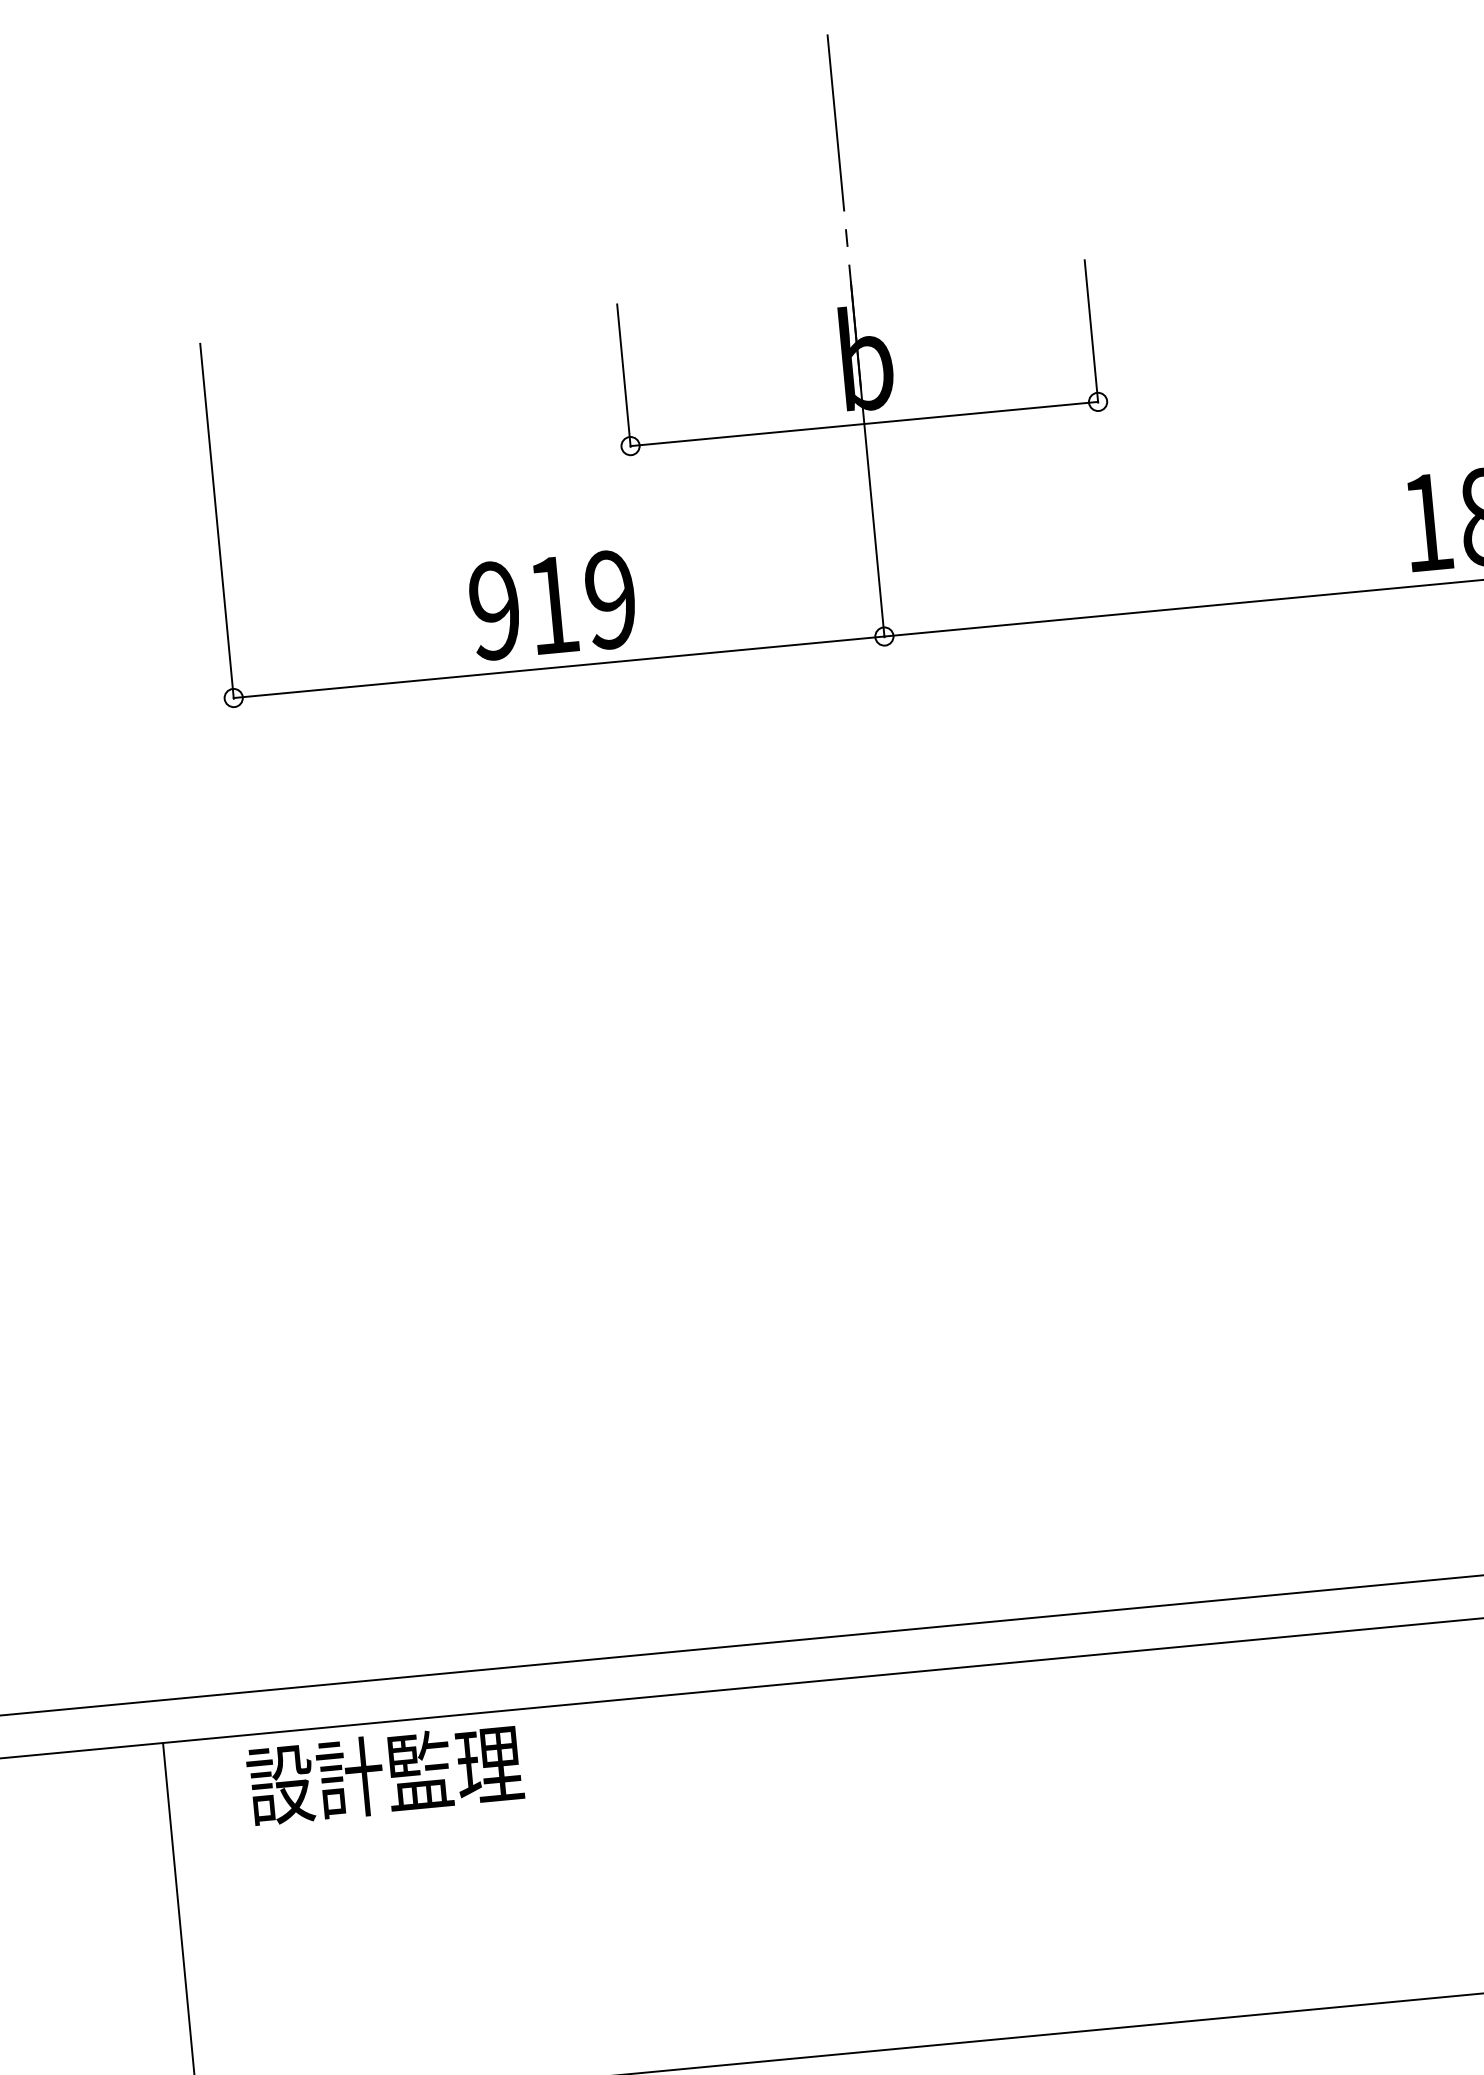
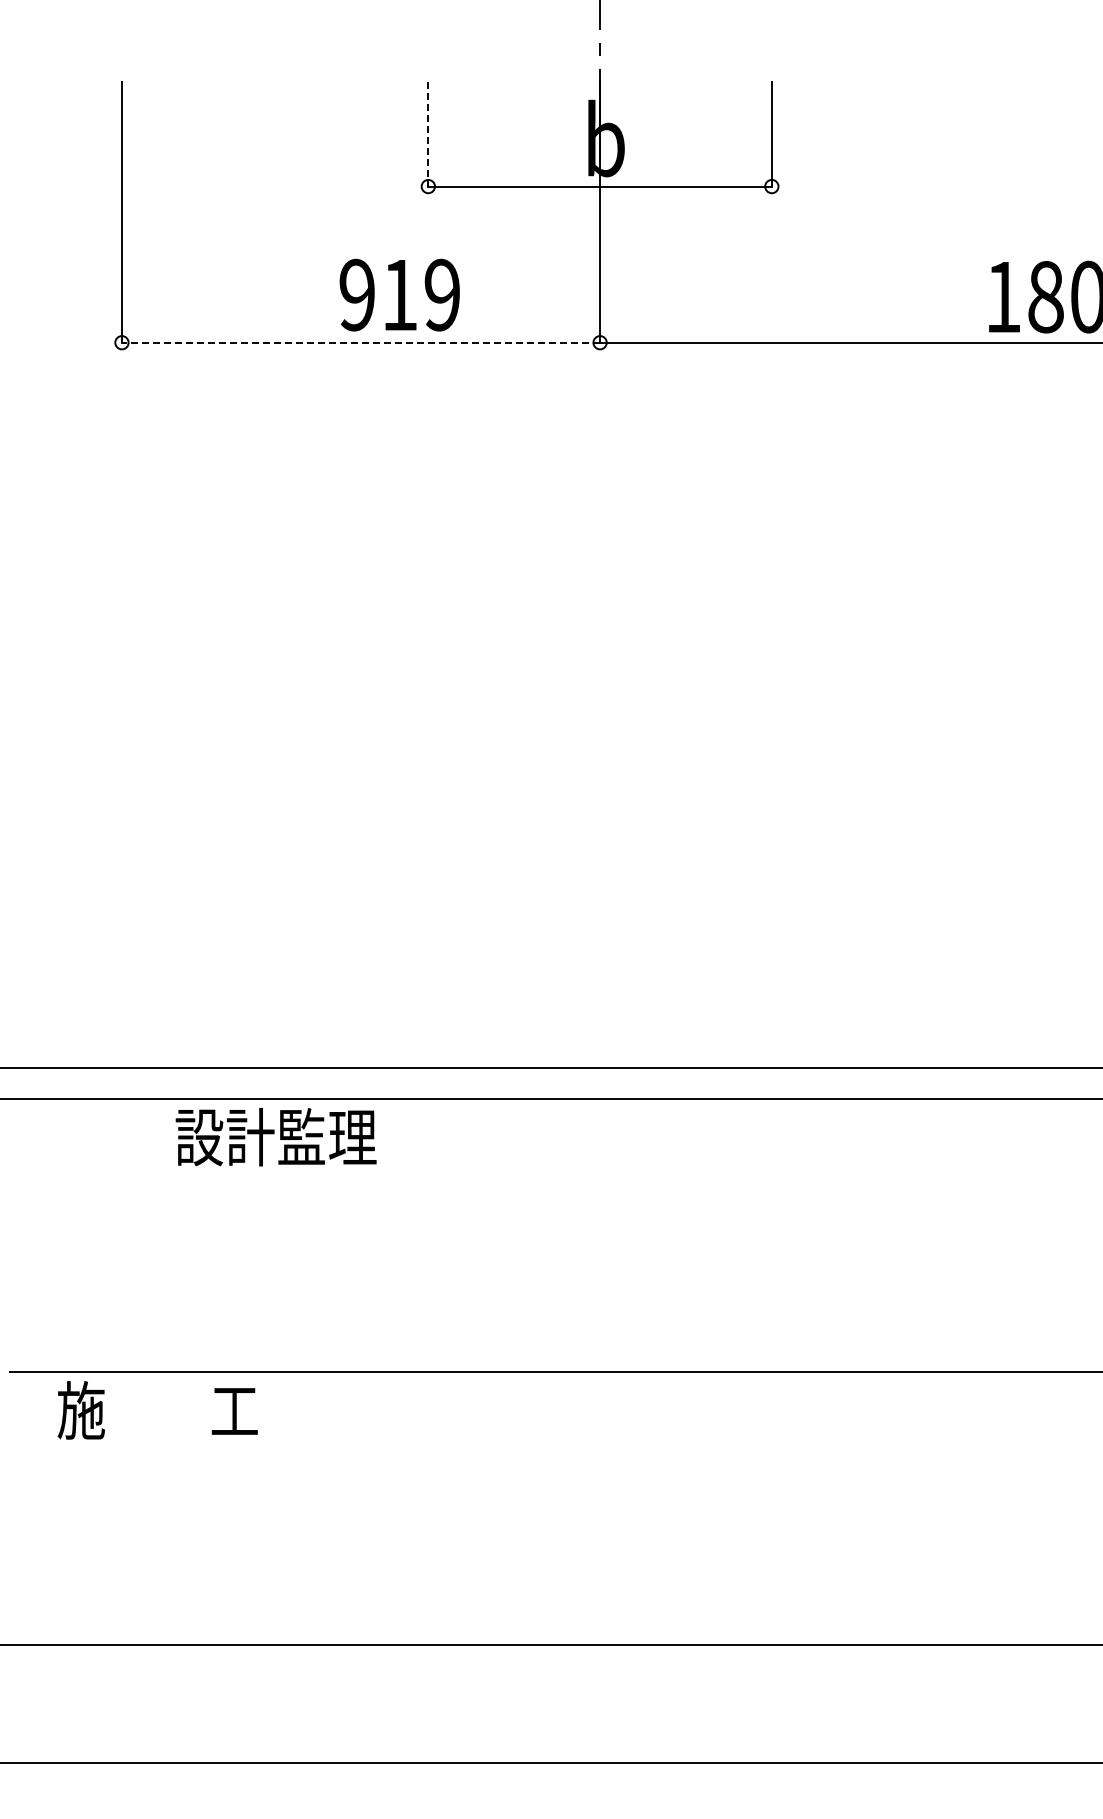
line: (624, 376) -> (428, 135), solid -> dashed
text: (552, 604) -> (399, 294), moved
line: (558, 667) -> (360, 342), solid -> dashed
text: (384, 1773) -> (275, 1136), moved

